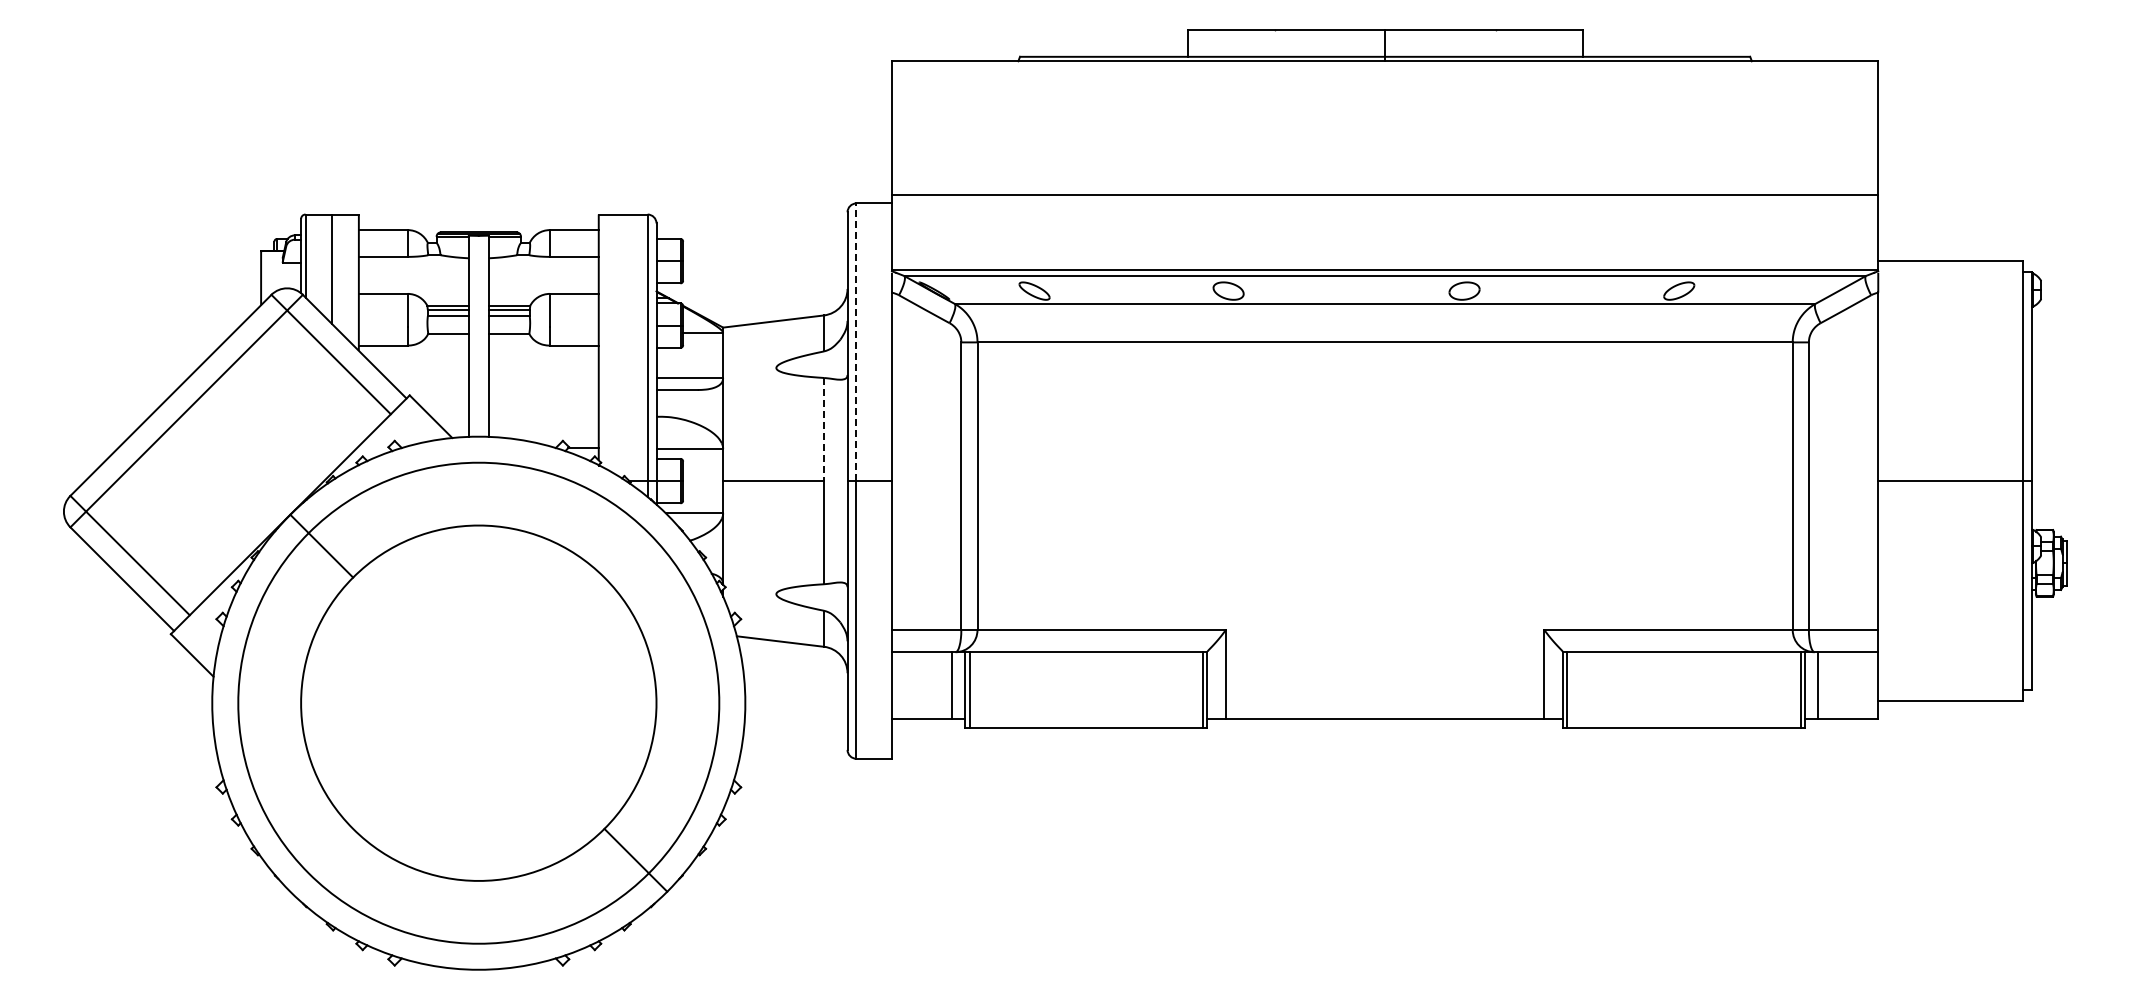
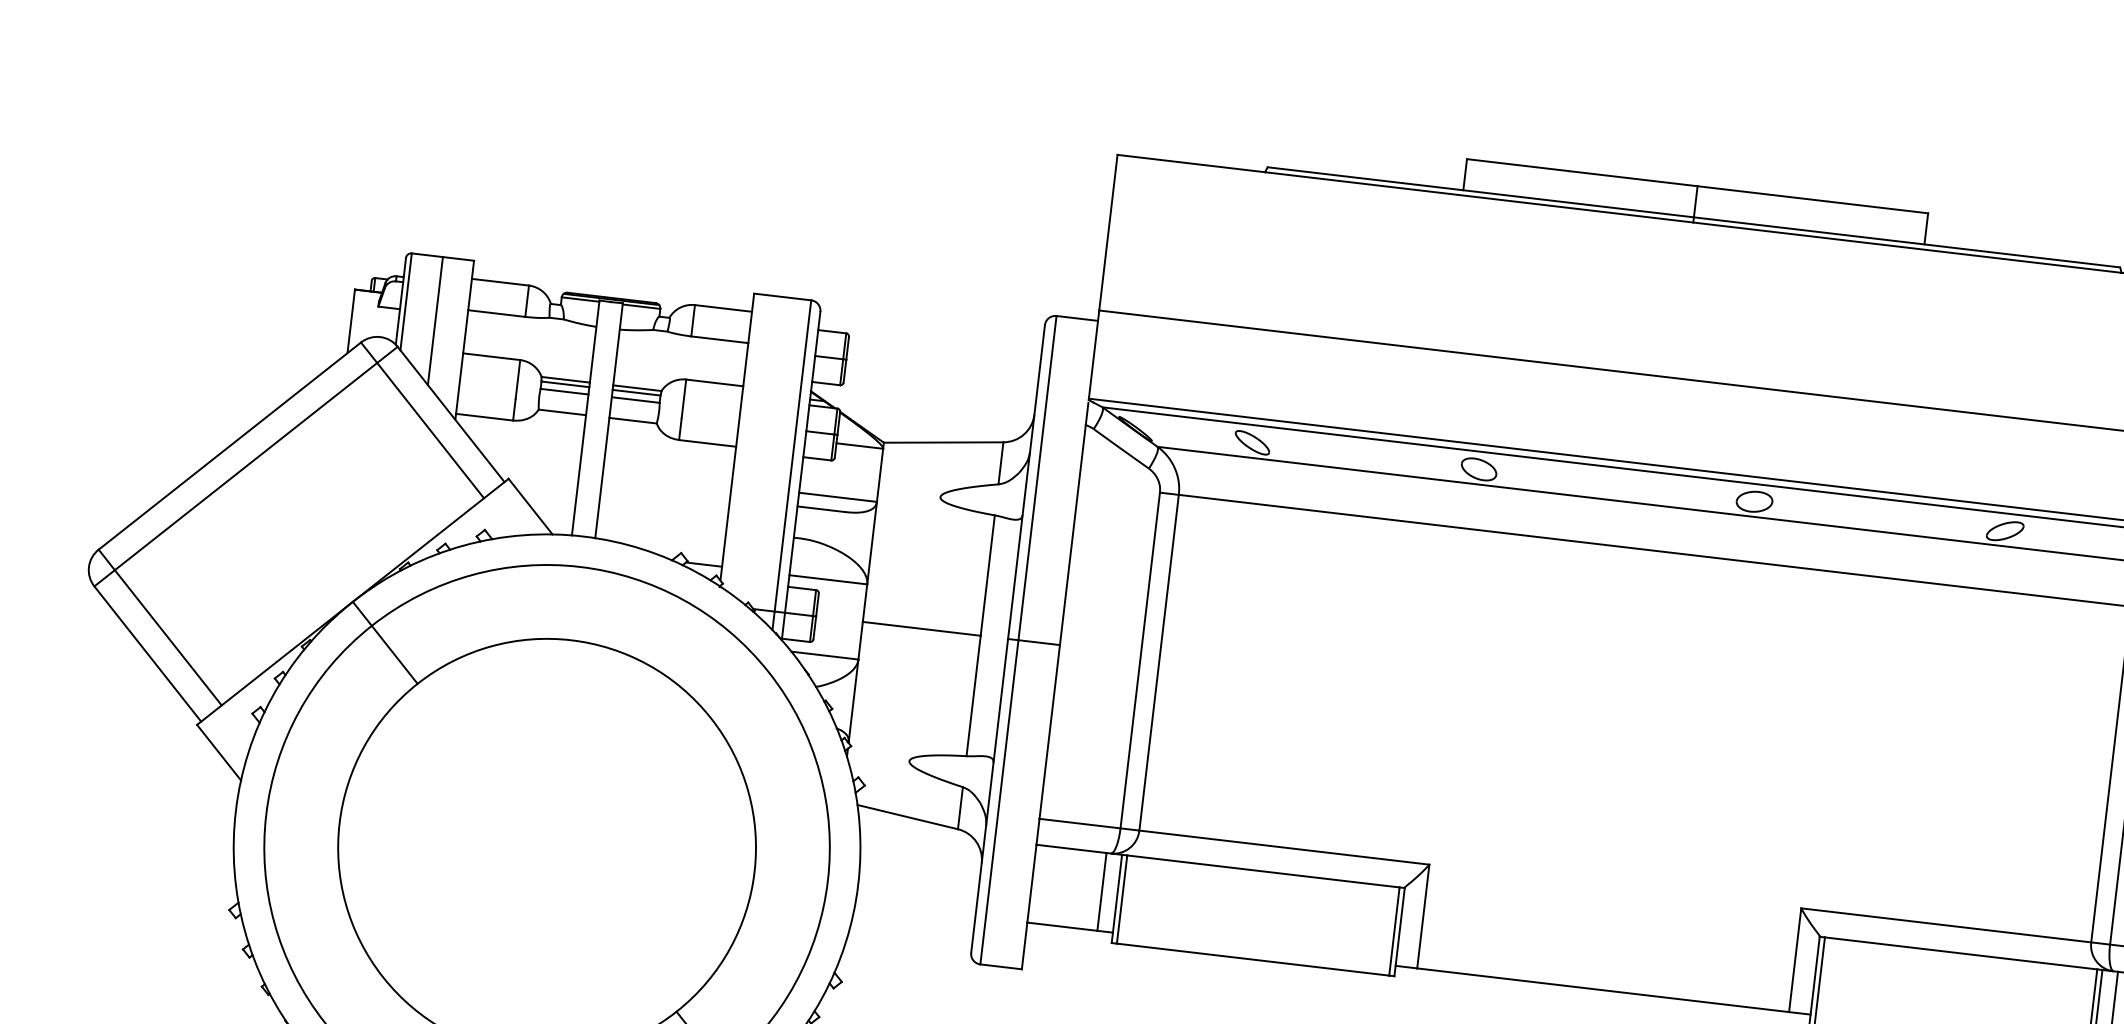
line: (856, 342) -> (1037, 478), dashed -> solid
line: (824, 429) -> (988, 575), dashed -> solid

